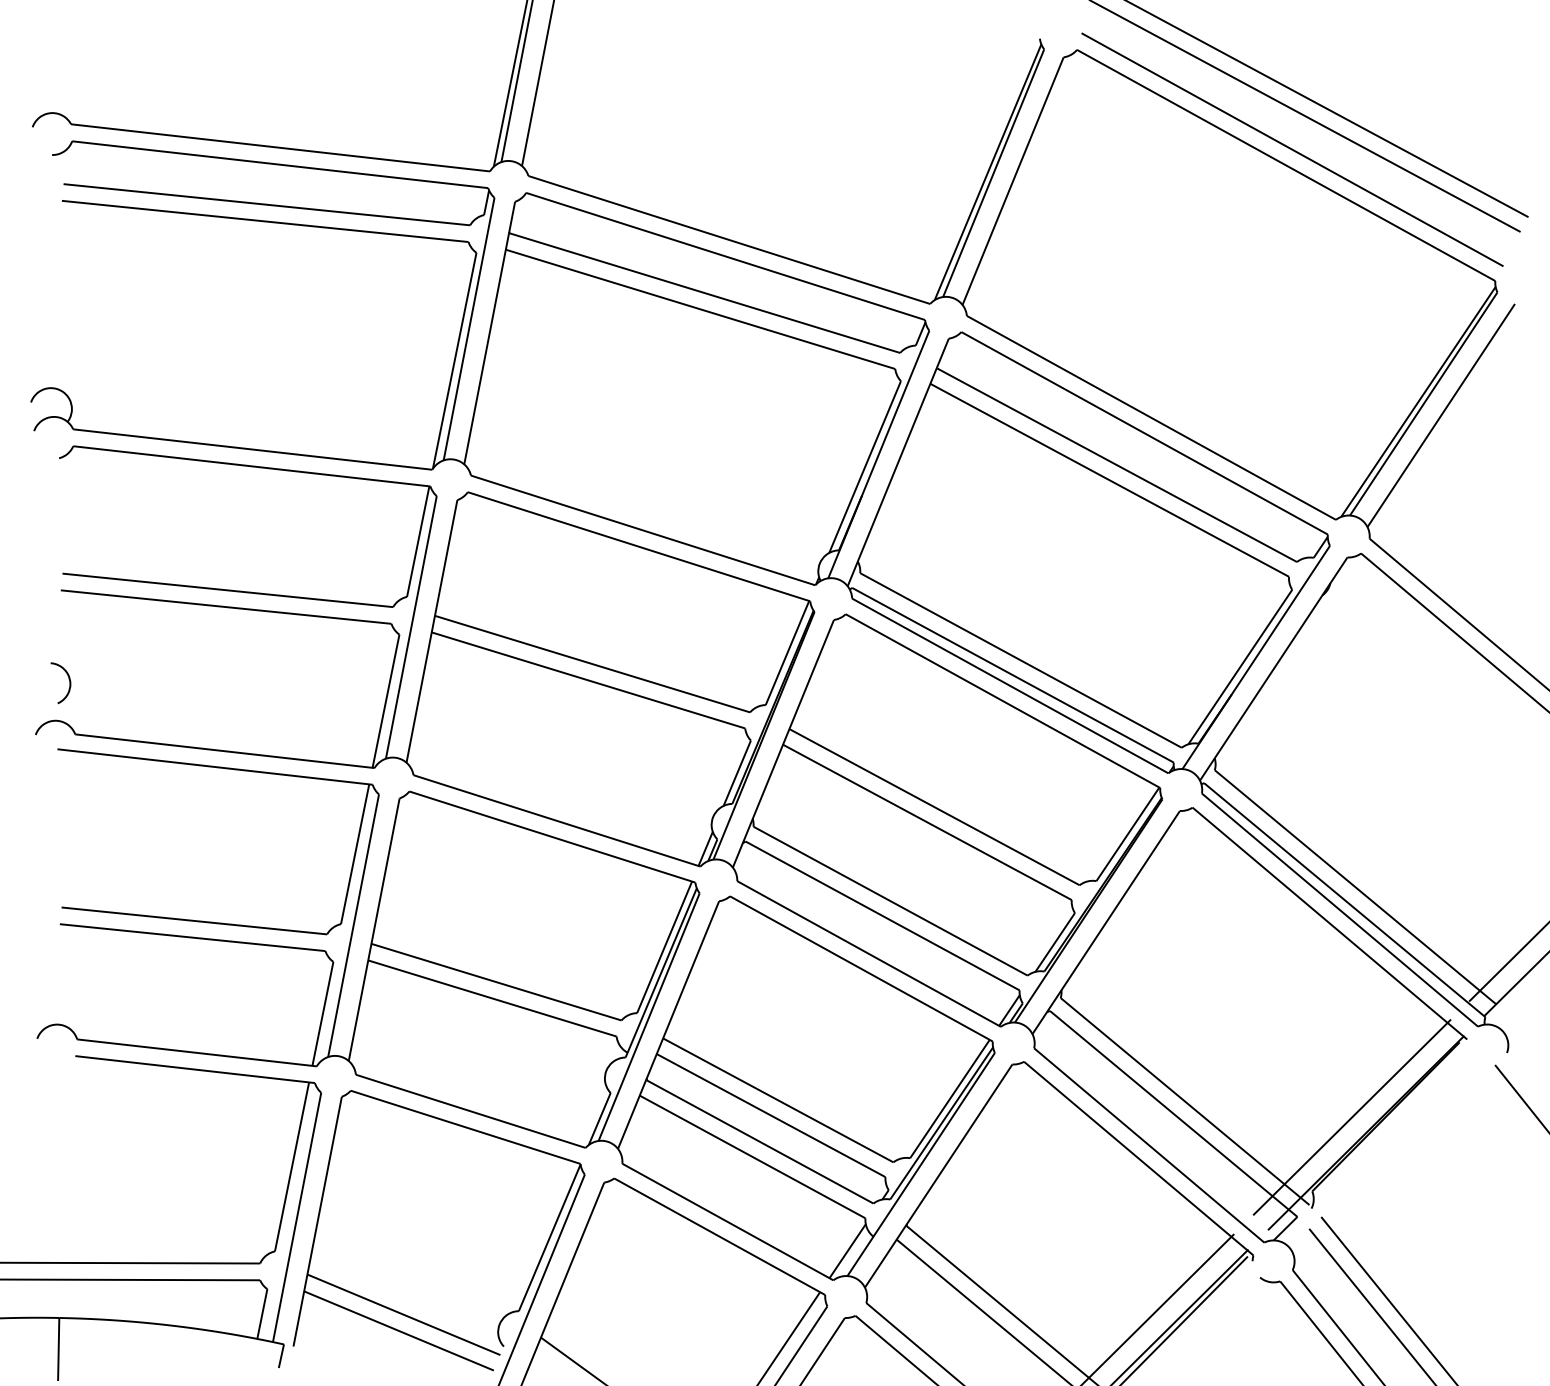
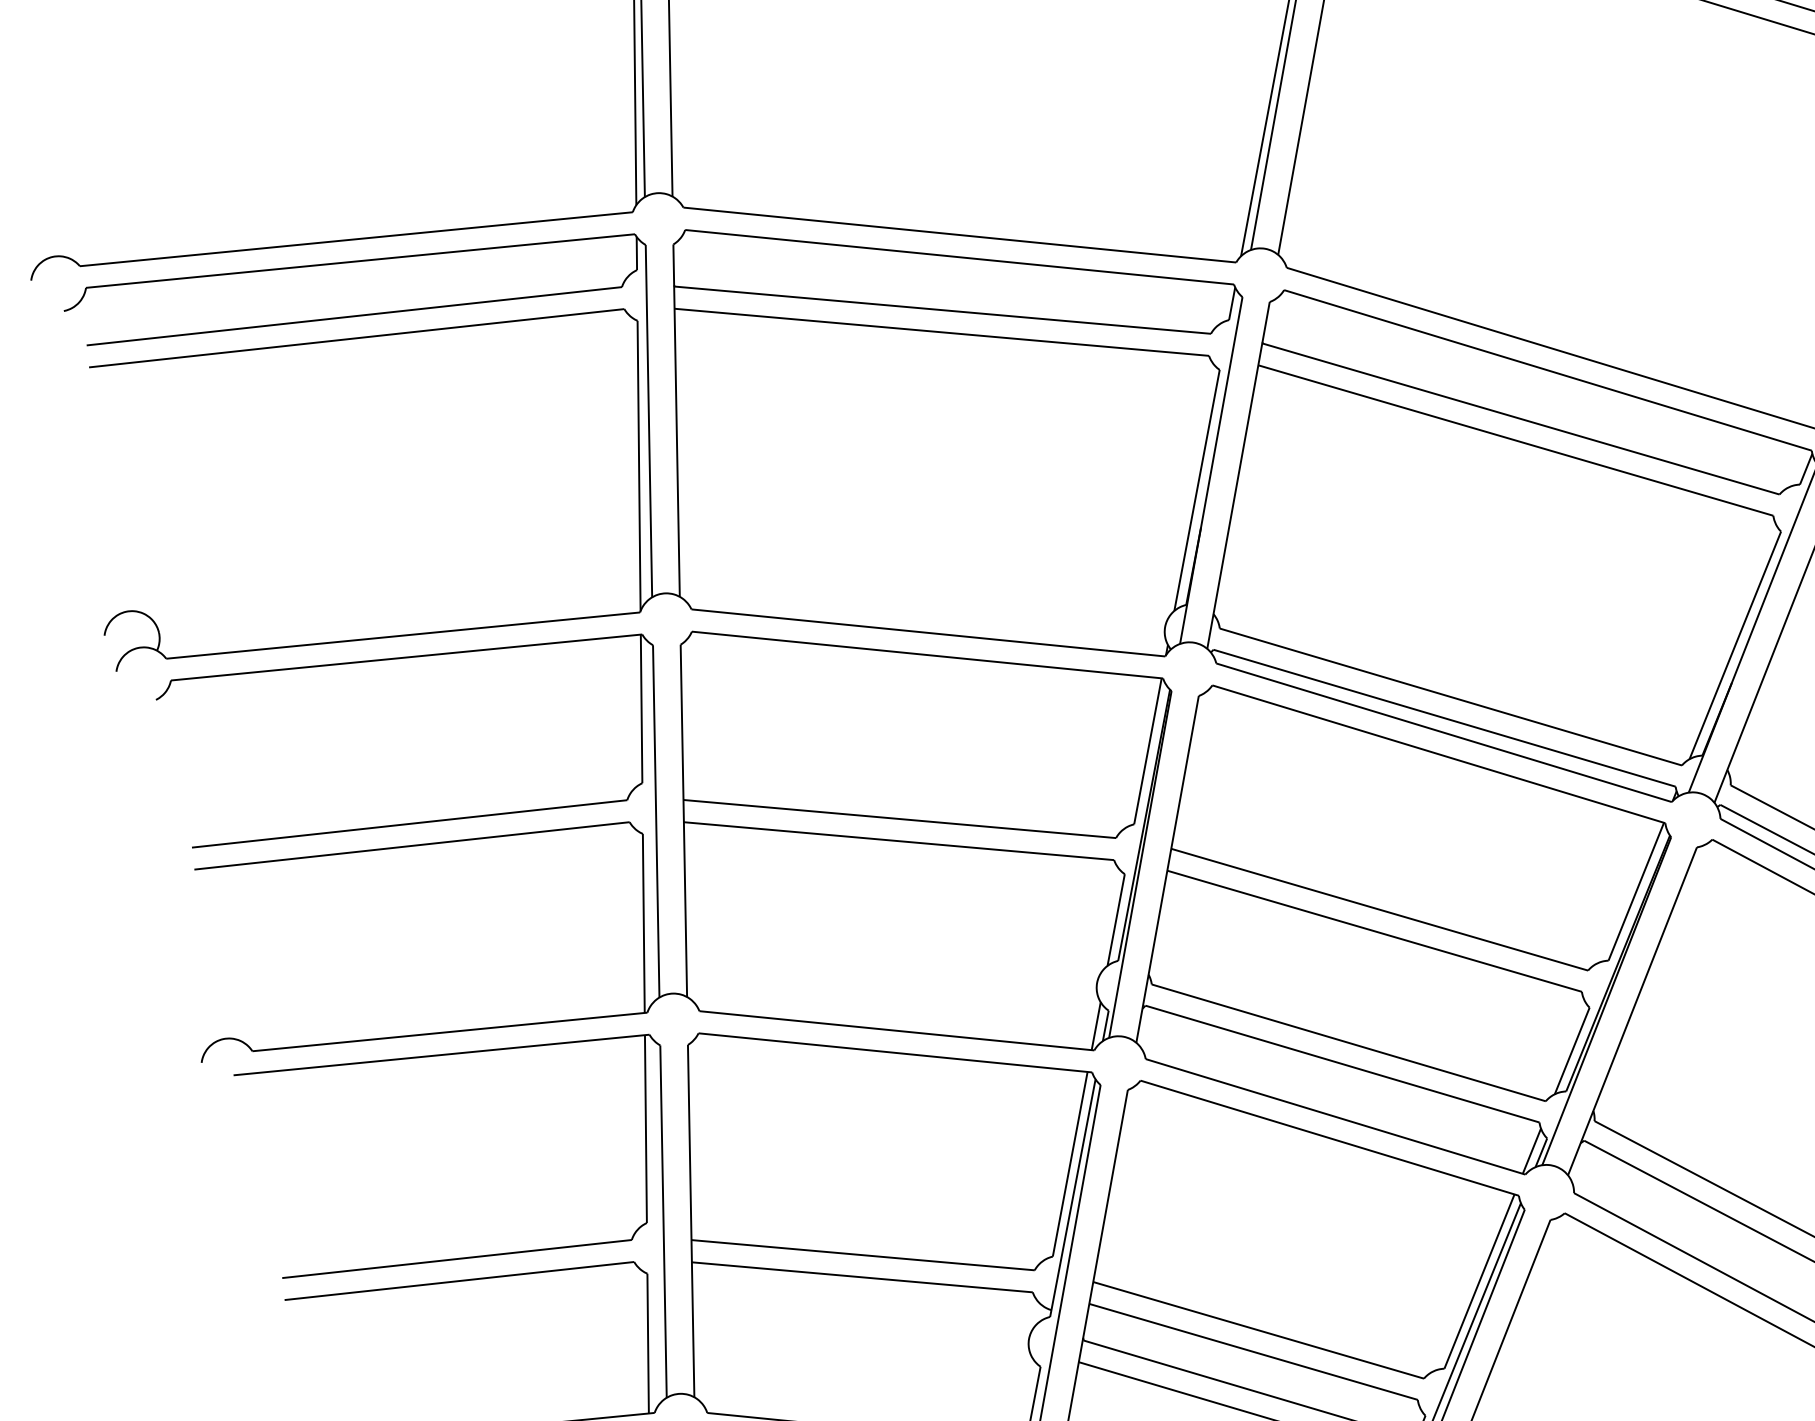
curve: (68, 679) -> (228, 982), removed

